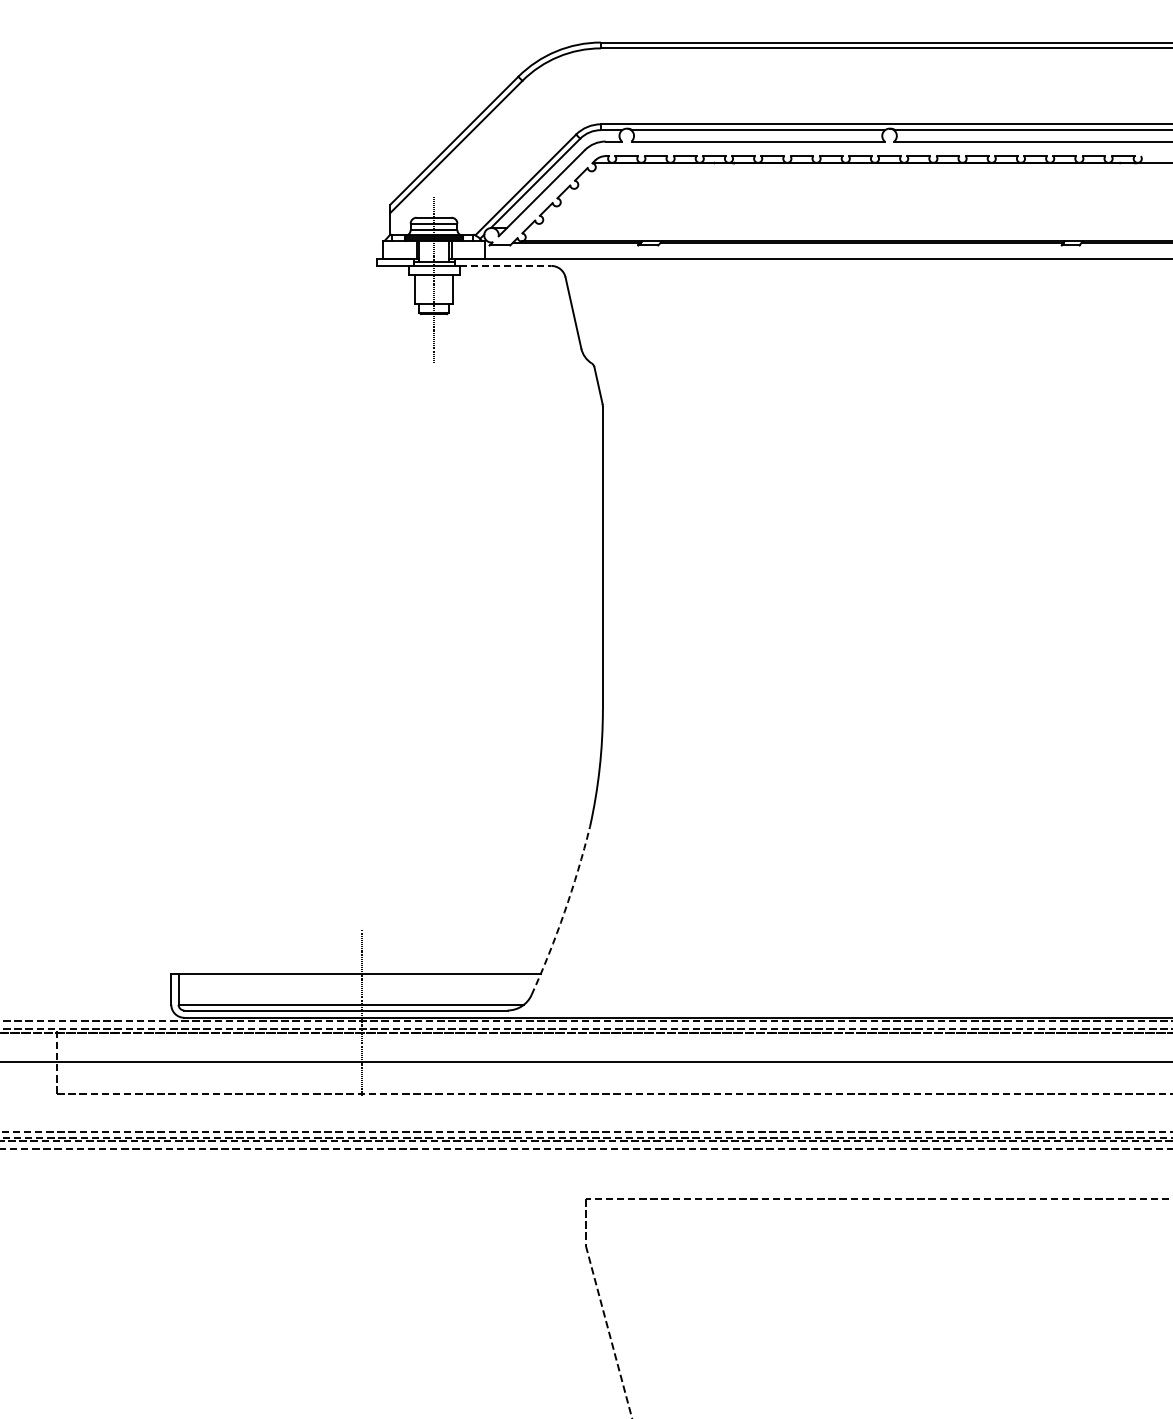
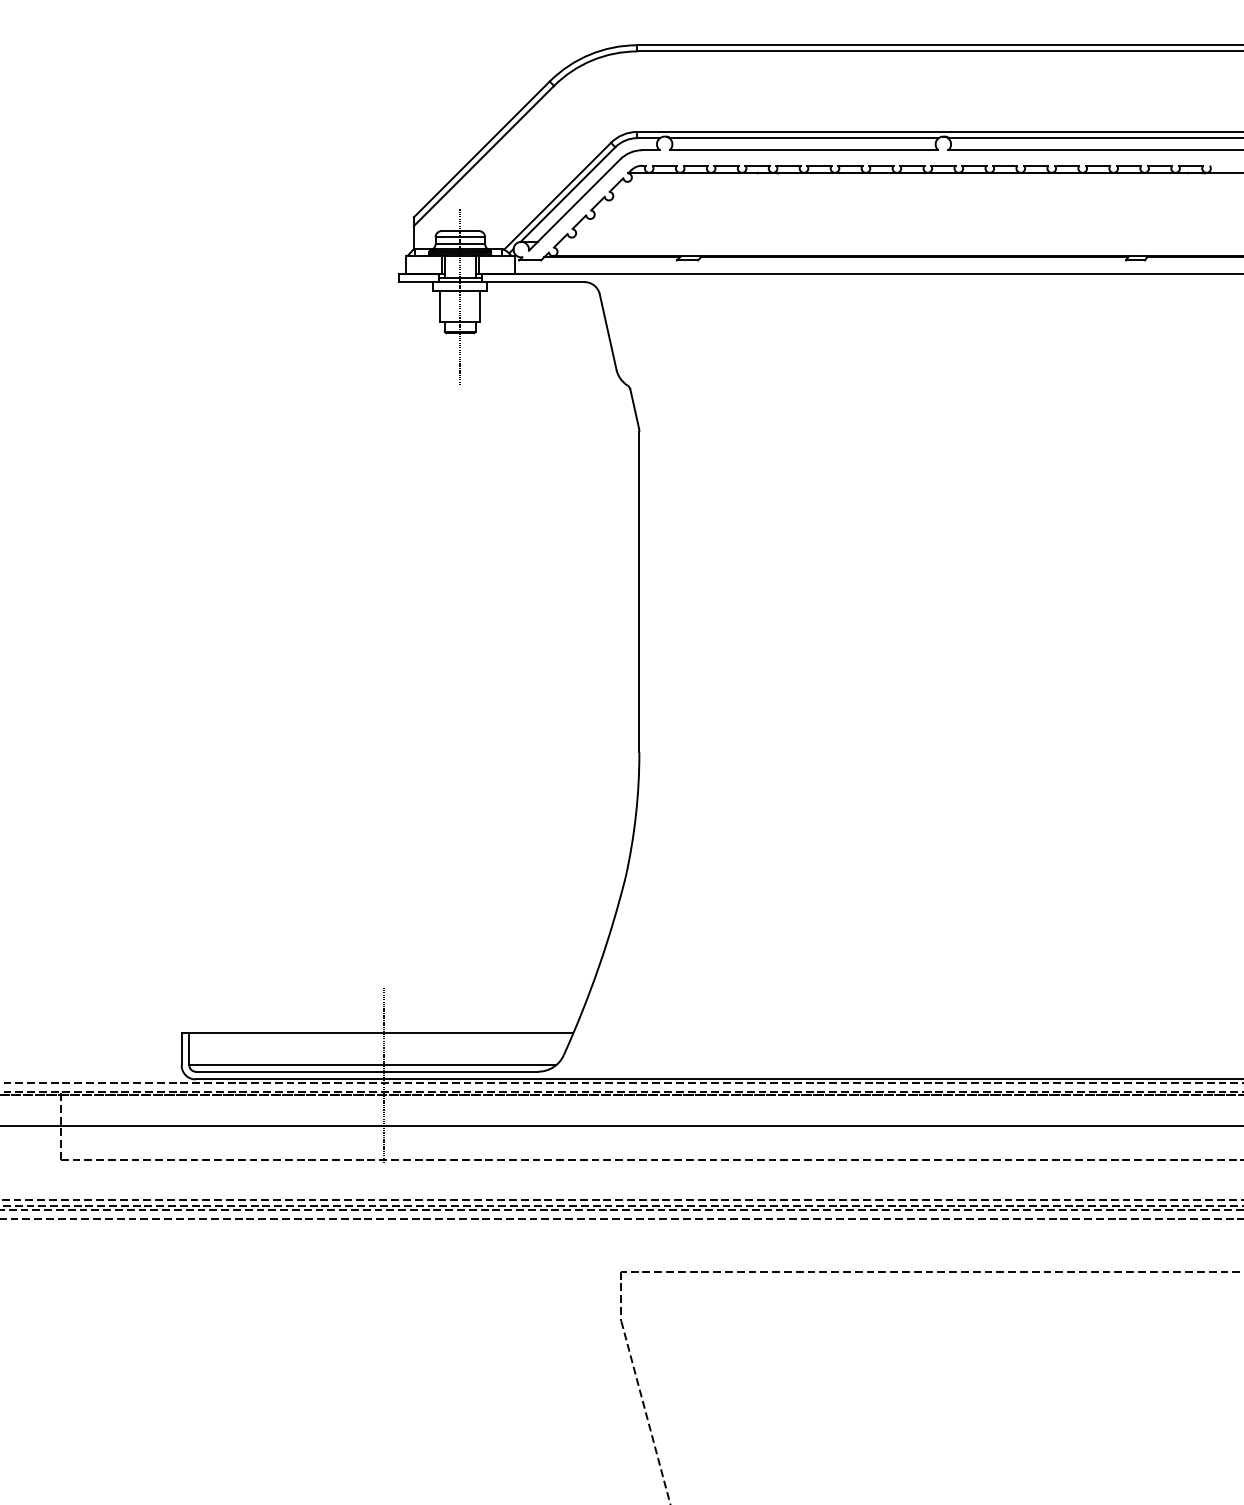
line: (505, 265) -> (536, 281), dashed -> solid
arc: (564, 912) -> (598, 967), dashed -> solid

